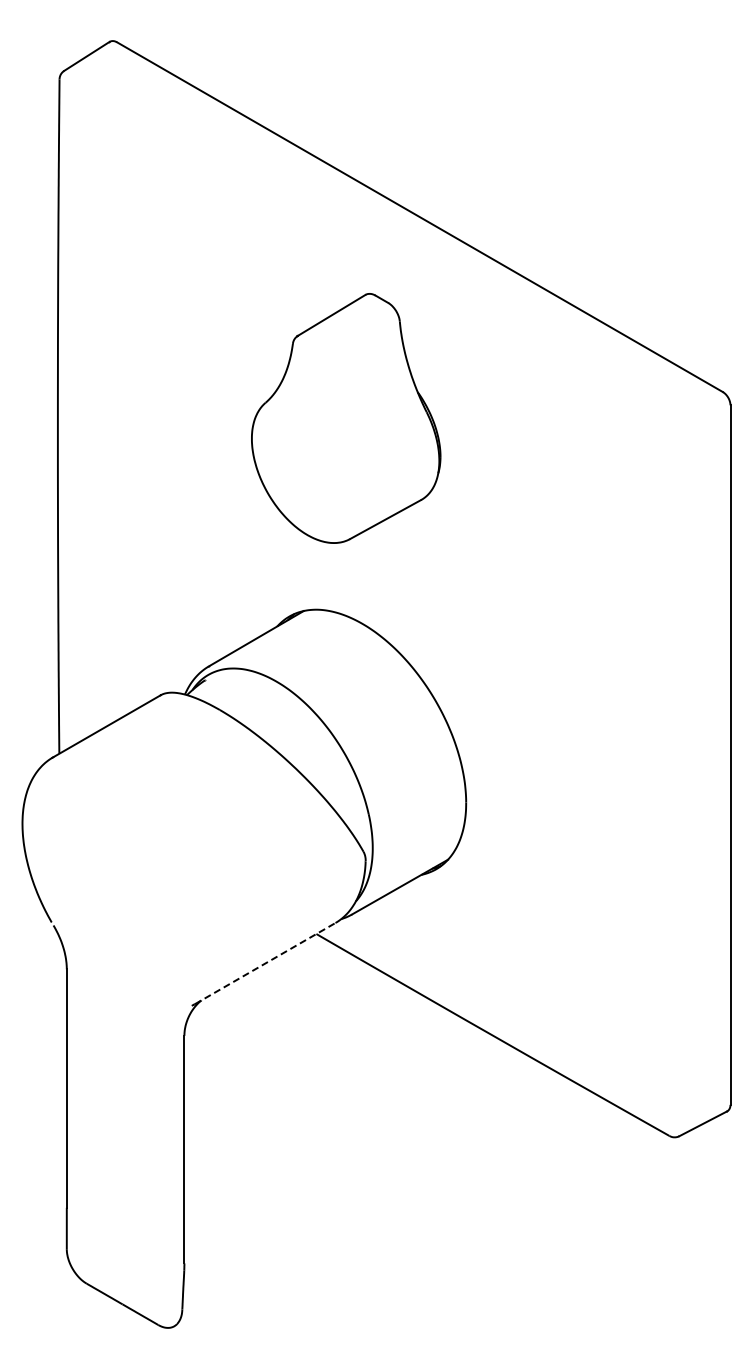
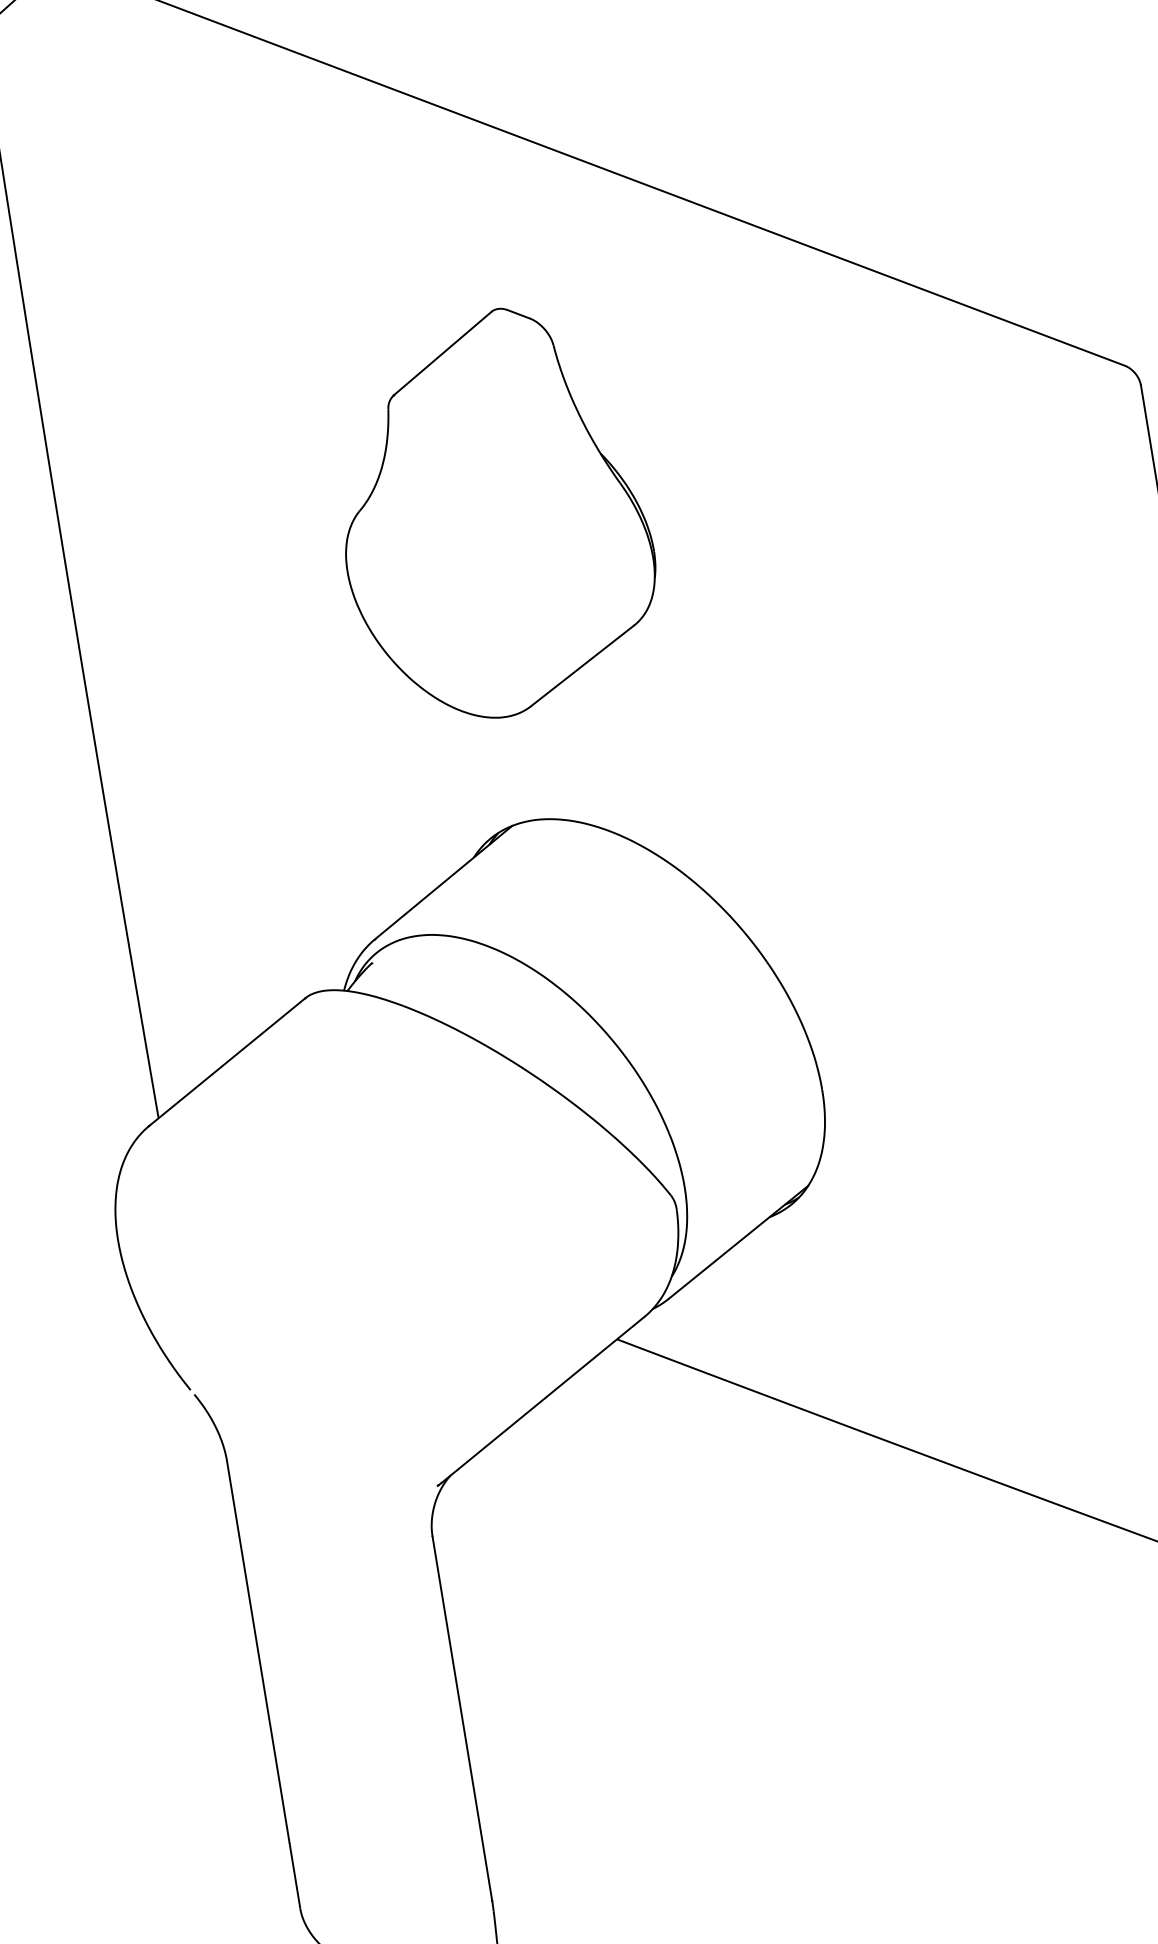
part: (346, 418) -> (493, 514), moved
line: (265, 963) -> (543, 1399), dashed -> solid

